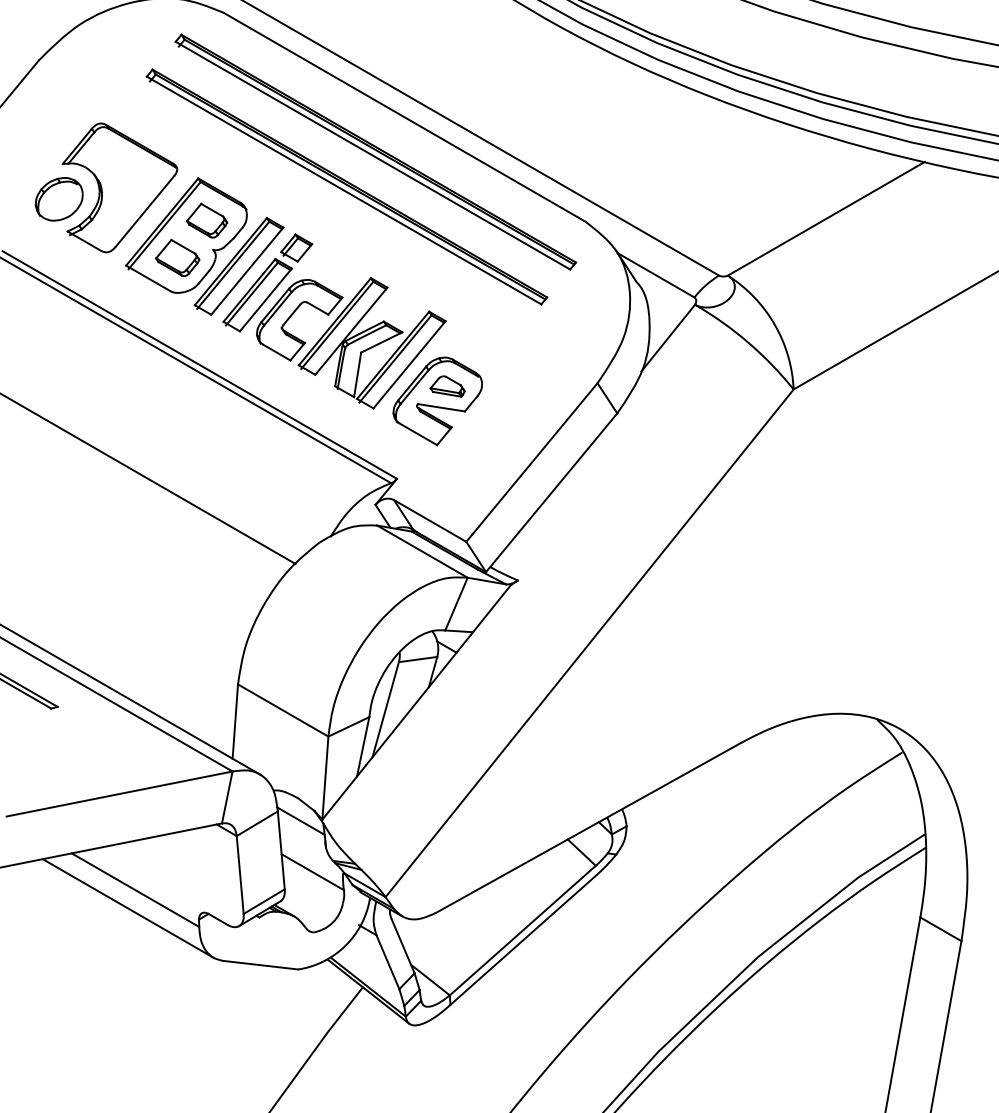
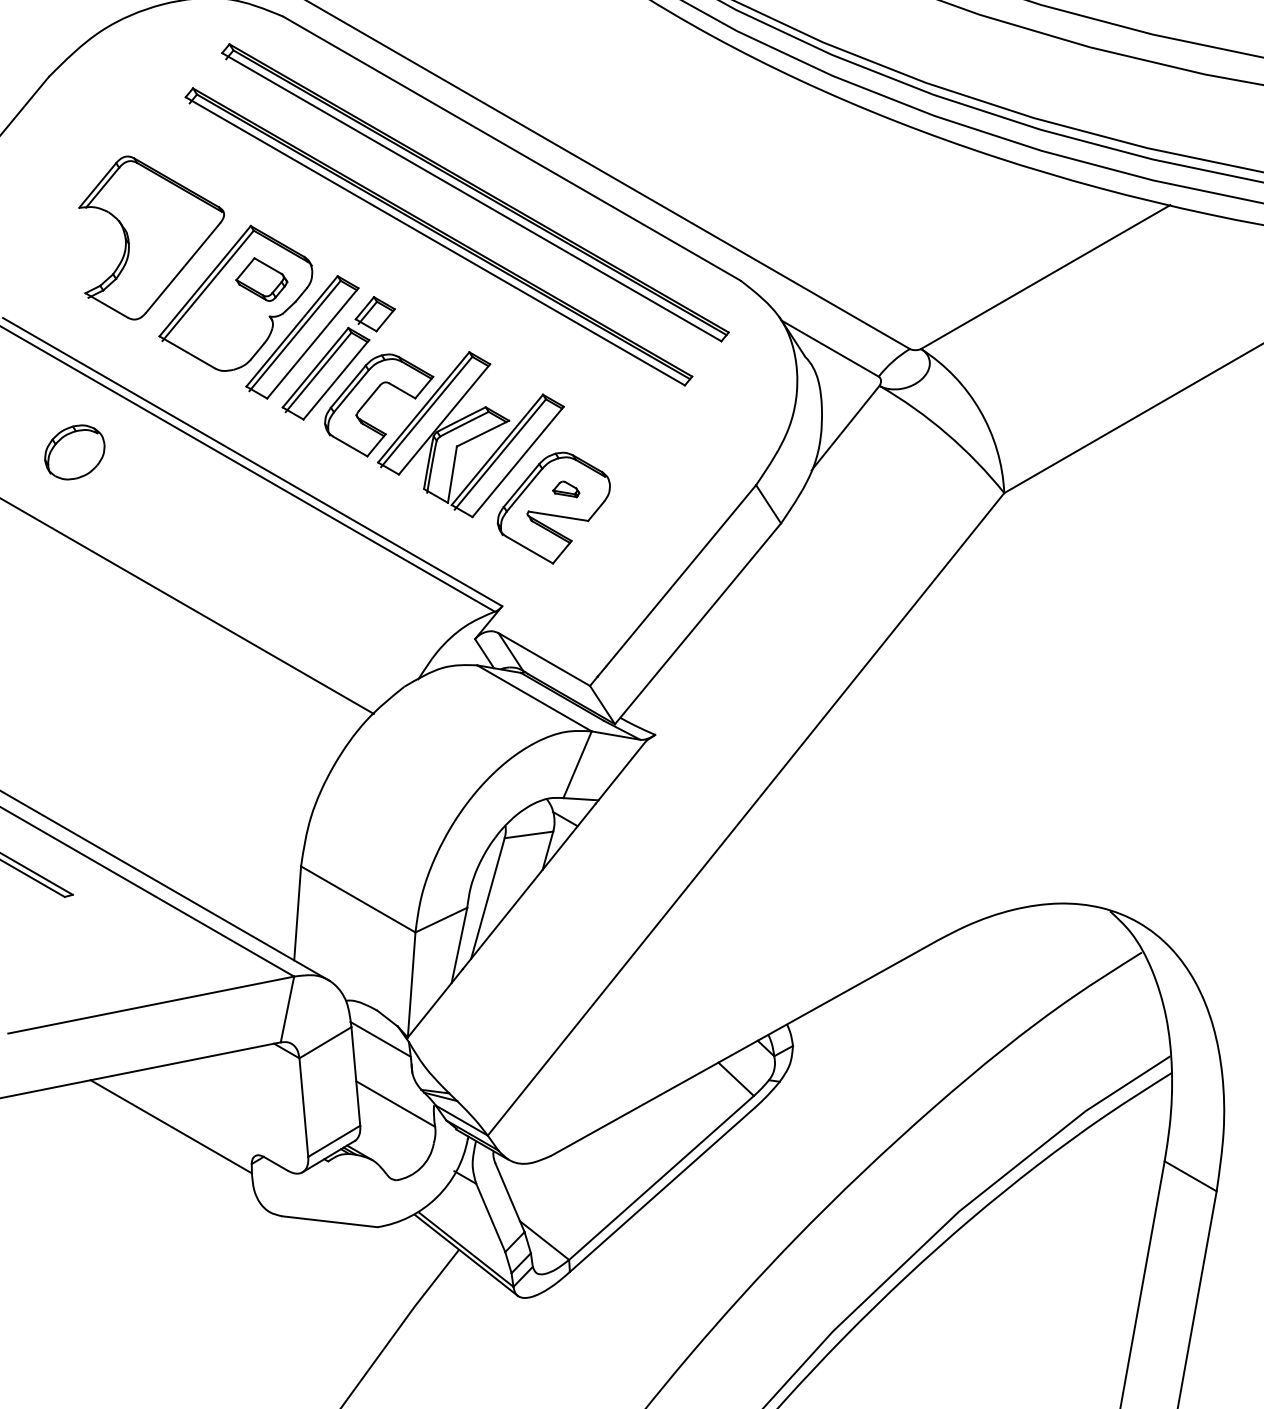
part: (58, 199) -> (73, 452), moved
part: (177, 257) -> (224, 326), removed
part: (447, 386) -> (566, 489), size x0.6
line: (127, 908) -> (161, 1149), removed

